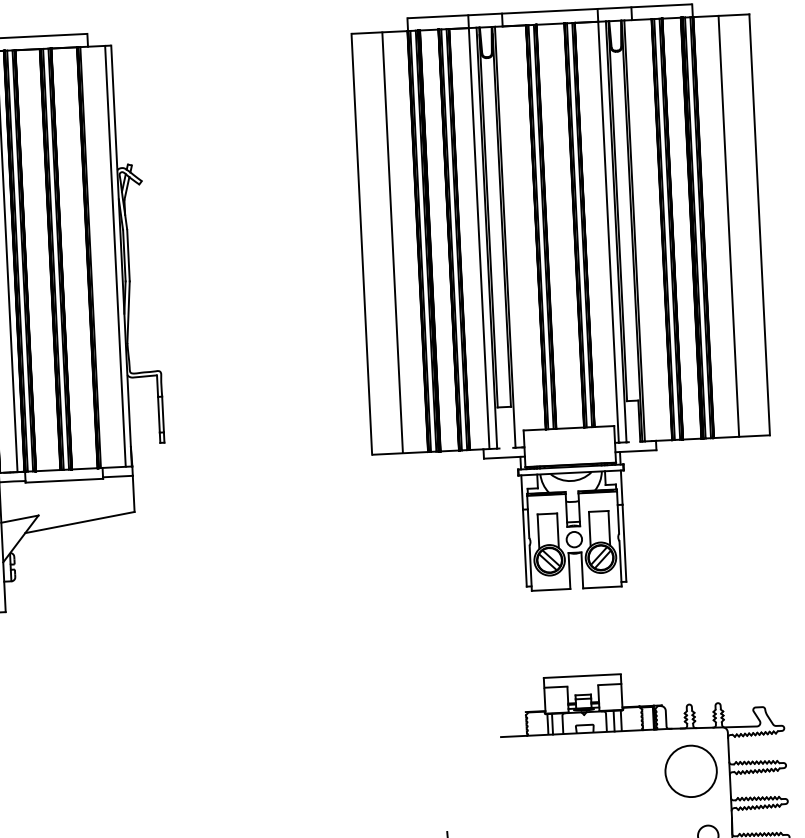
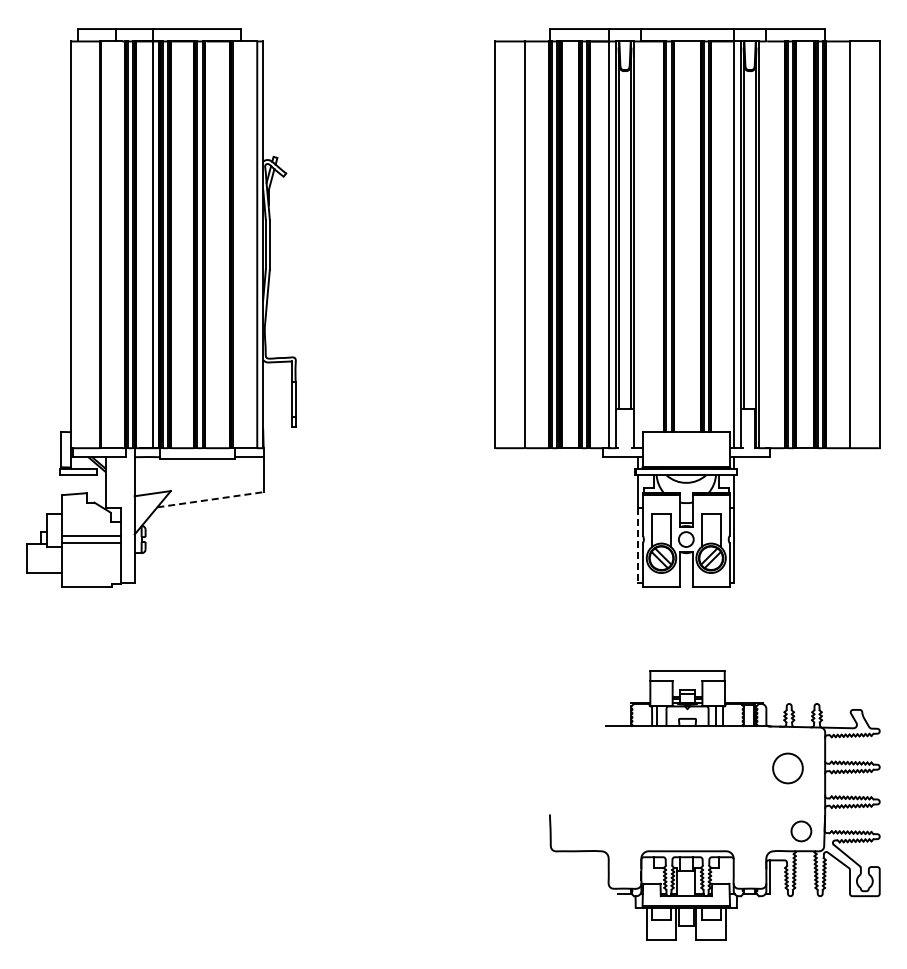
line: (79, 522) -> (210, 499), solid -> dashed
line: (525, 548) -> (638, 545), solid -> dashed
circle: (690, 771) -> (787, 768), size x0.6

